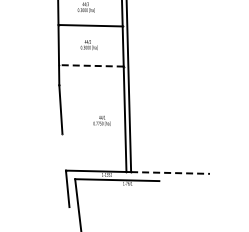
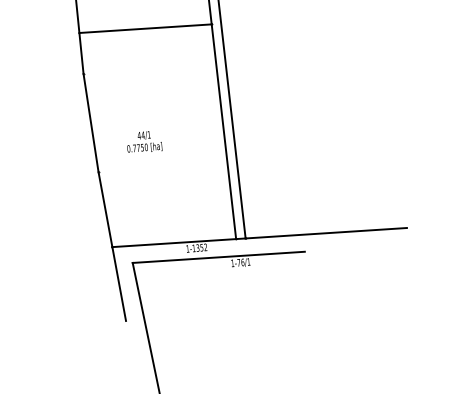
line: (90, 65) -> (143, 28), dashed -> solid
text: (101, 120) -> (143, 141), moved
line: (63, 151) -> (103, 208), added
line: (171, 173) -> (328, 234), dashed -> solid

